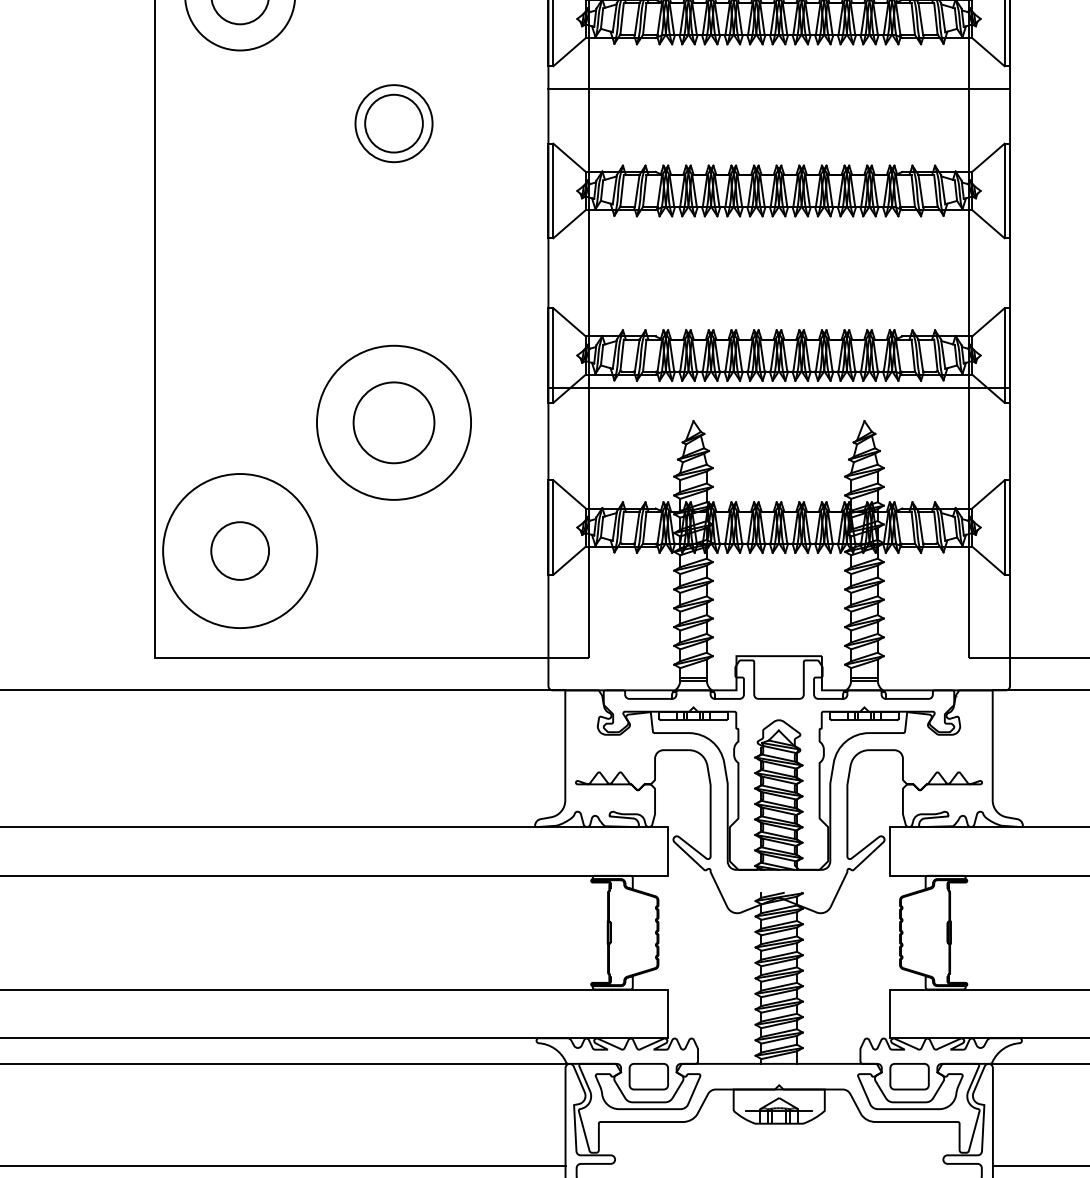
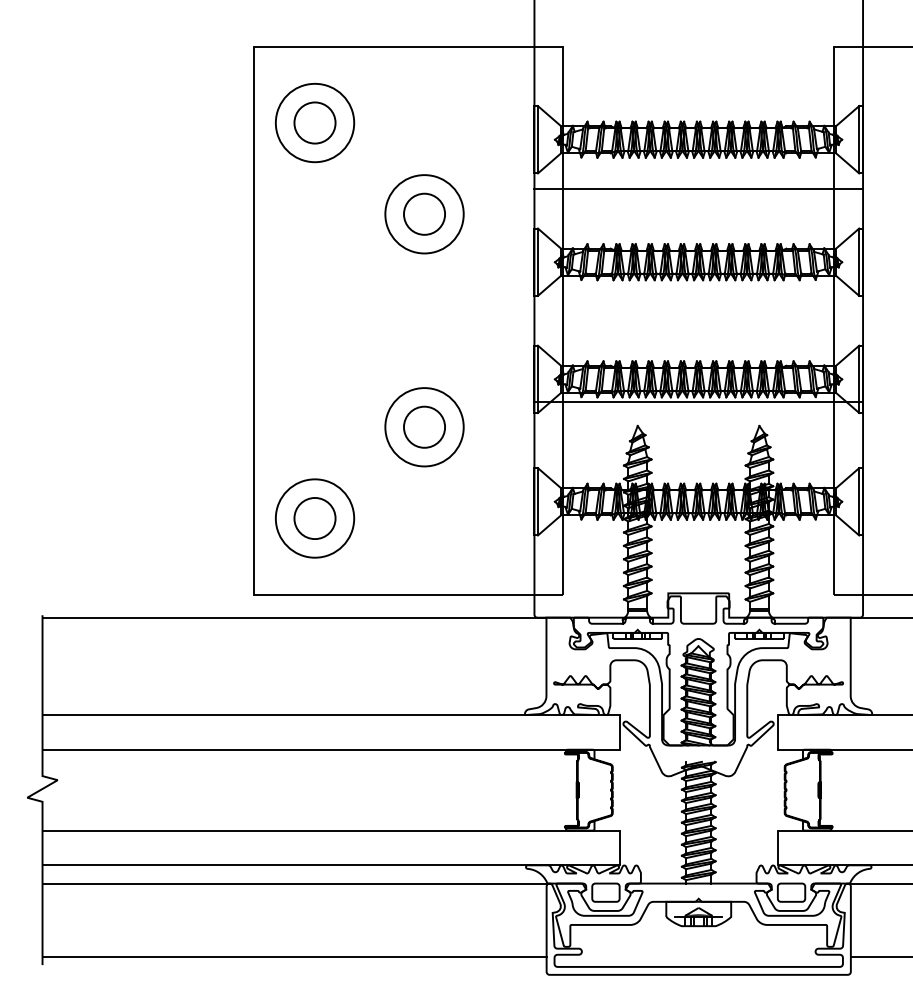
circle: (393, 123) -> (424, 214), size x1.43
circle: (393, 421) -> (424, 426), size x0.71
circle: (393, 423) -> (424, 427), size x0.71
circle: (239, 551) -> (314, 518), size x0.71

